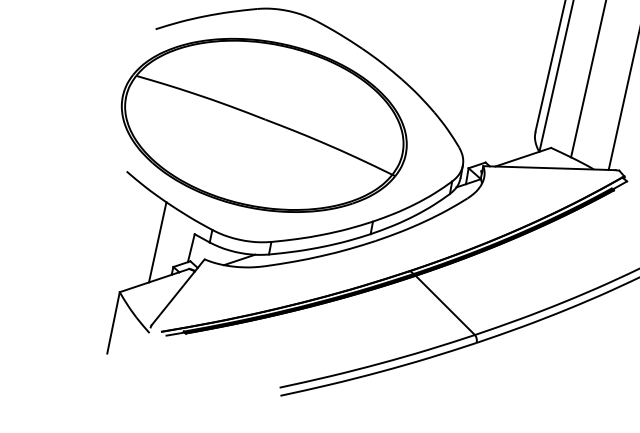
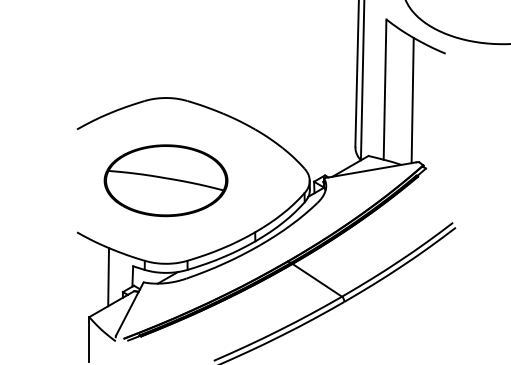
part: (263, 124) -> (165, 180), size x0.6

